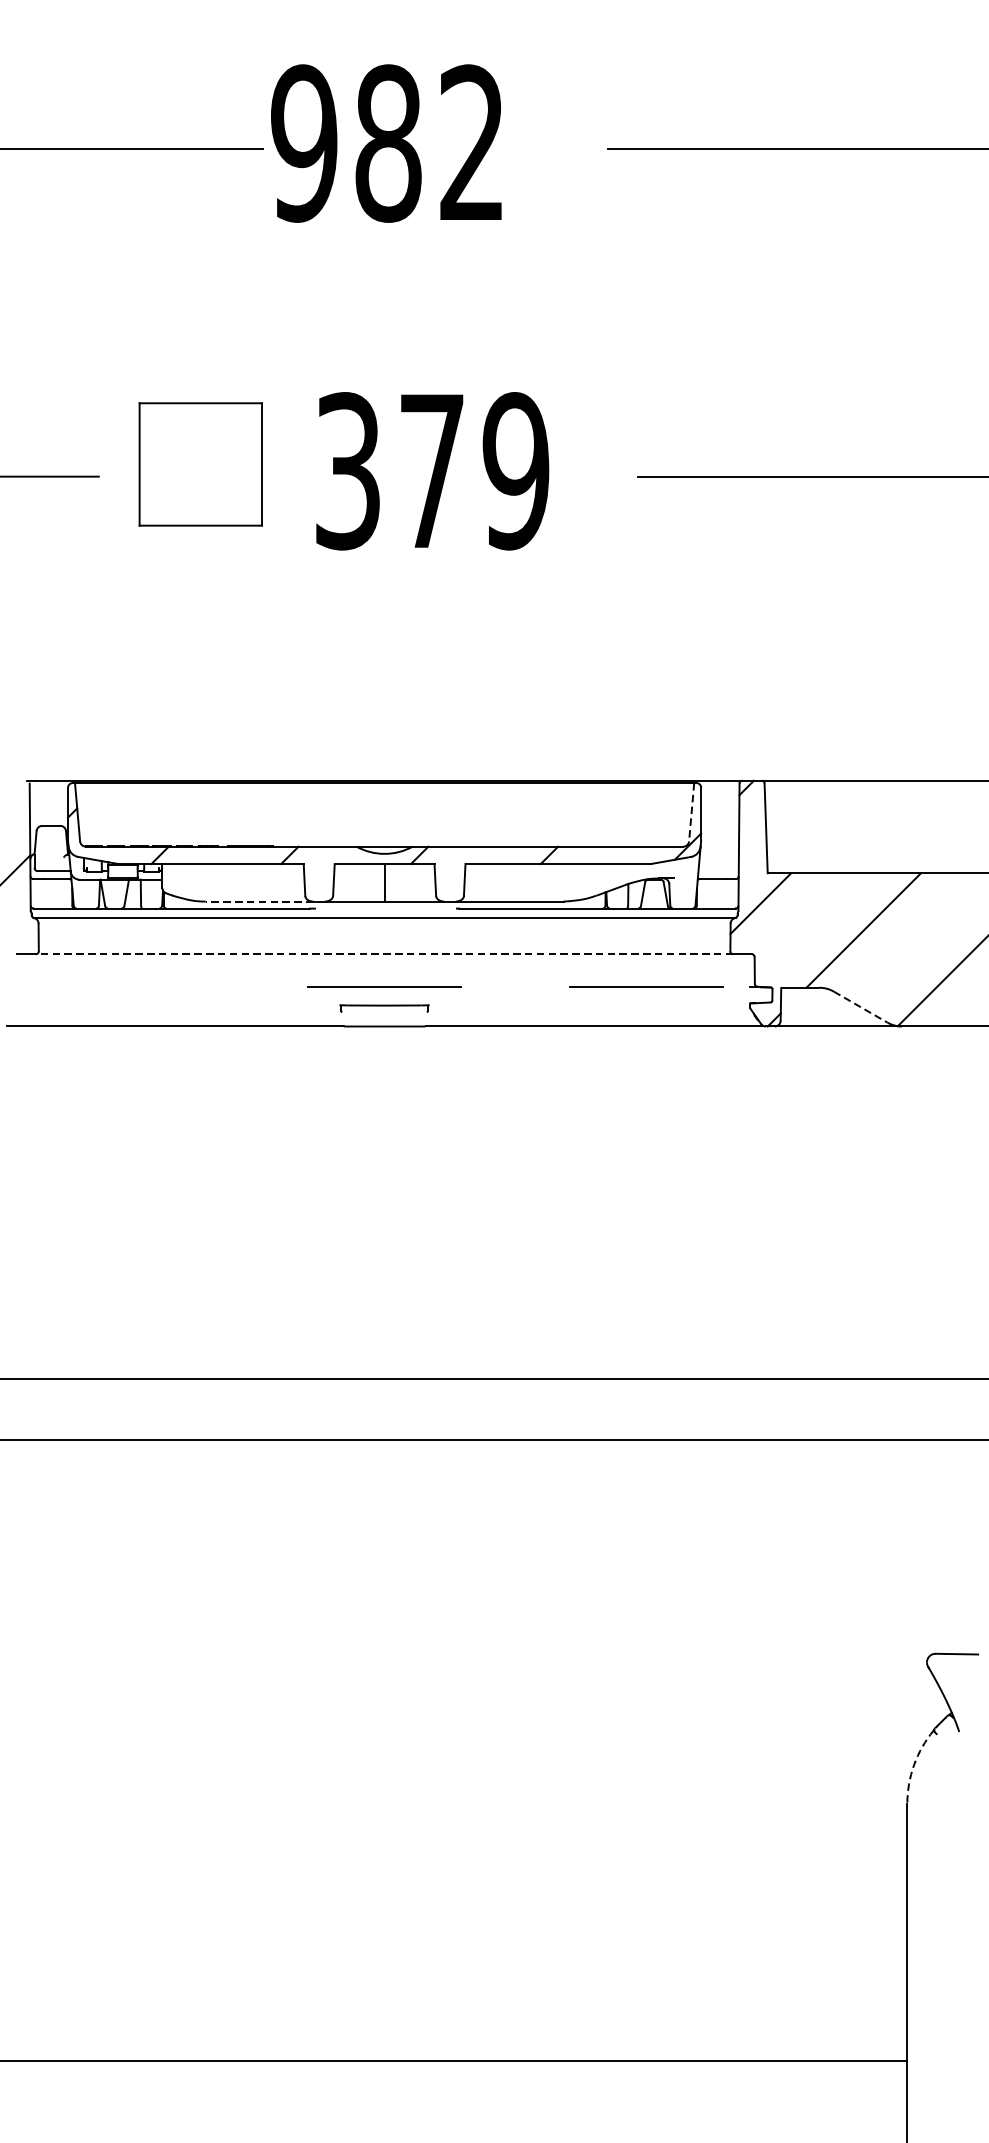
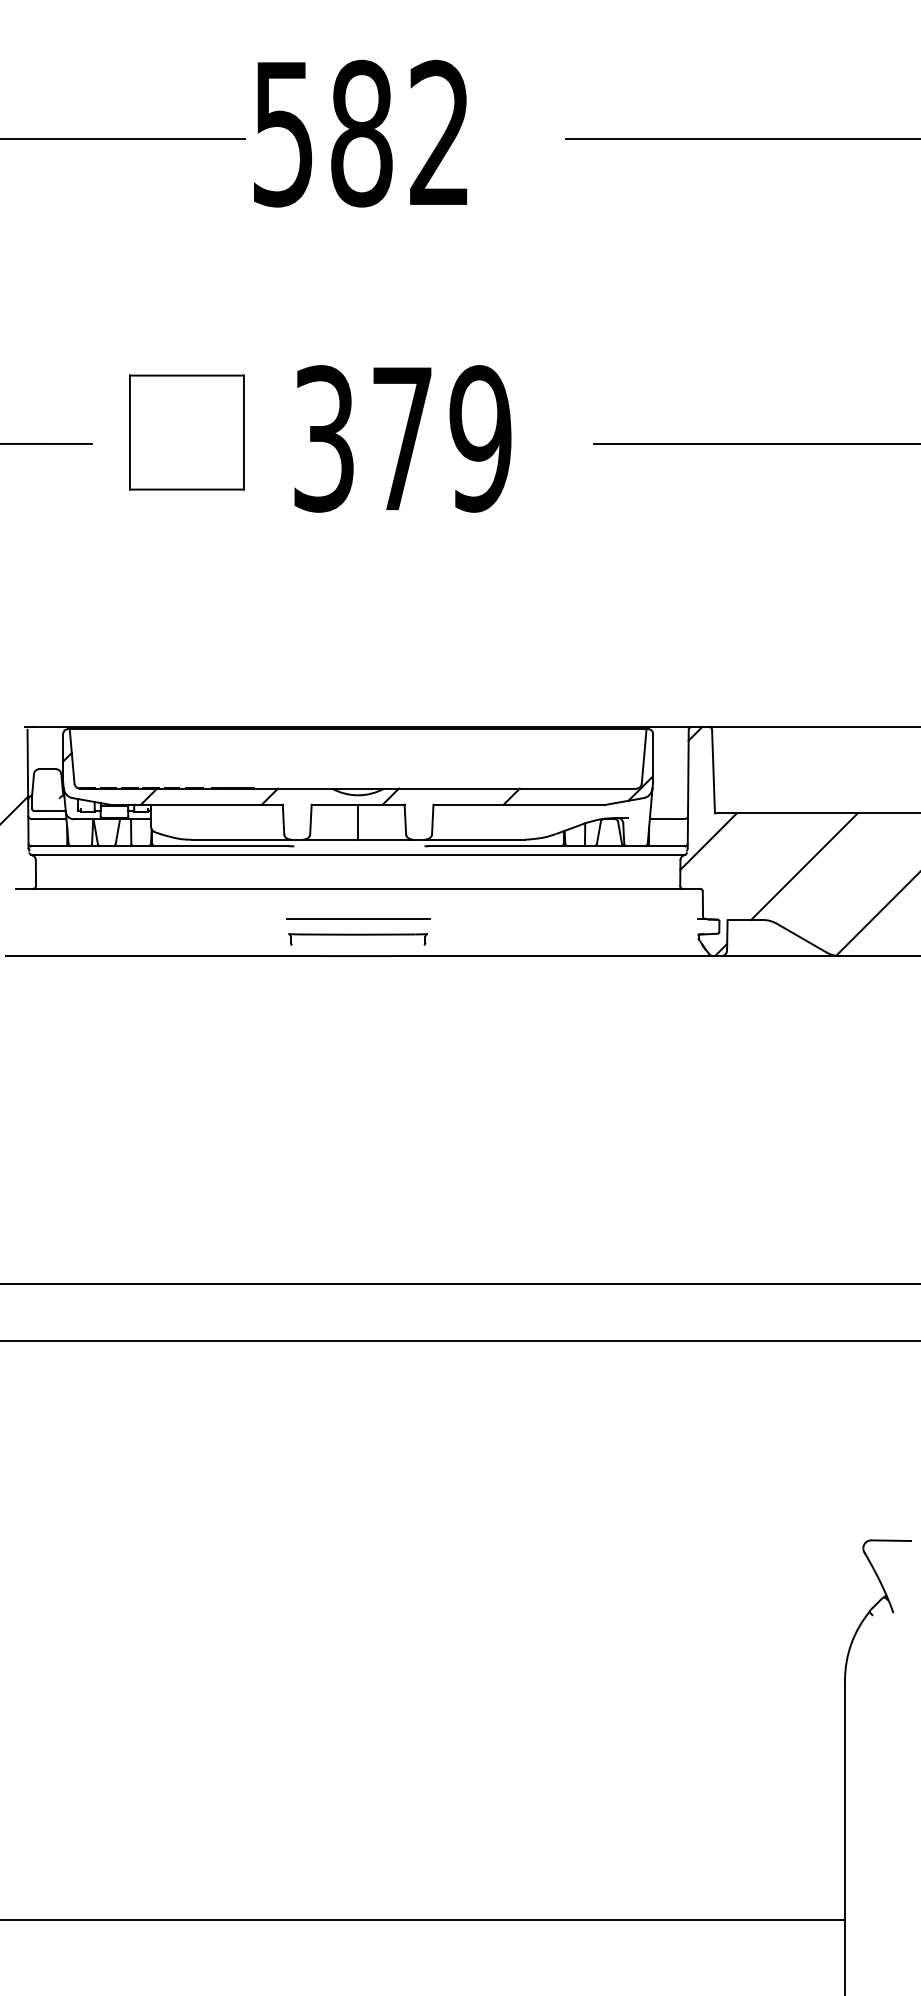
text: (304, 143) -> (283, 133), 982 -> 582
line: (692, 812) -> (644, 756), dashed -> solid
line: (259, 901) -> (241, 839), dashed -> solid
line: (384, 953) -> (358, 888), dashed -> solid
line: (646, 986) -> (602, 918), removed
line: (860, 1007) -> (801, 938), dashed -> solid
part: (383, 1008) -> (357, 939), size x1.67
arc: (914, 1764) -> (851, 1643), dashed -> solid

